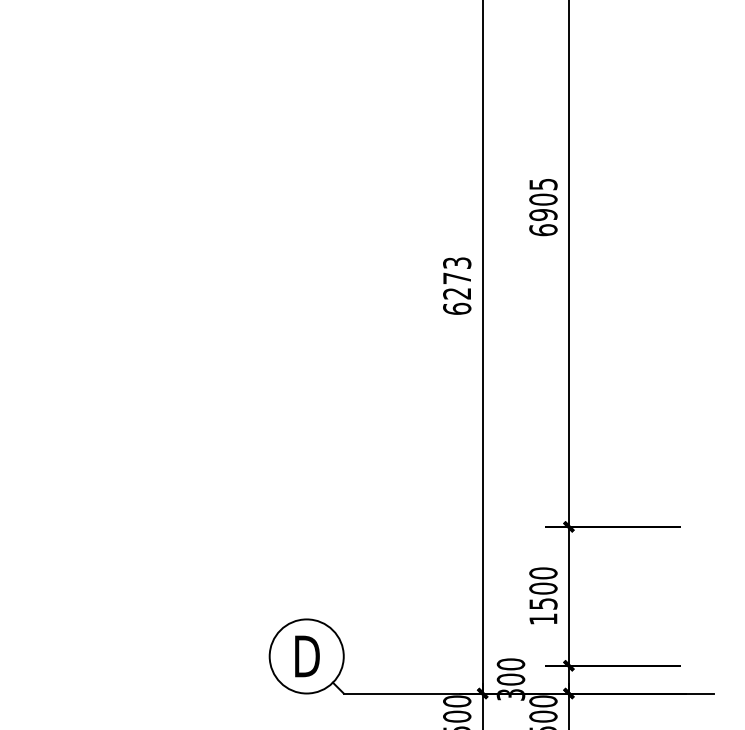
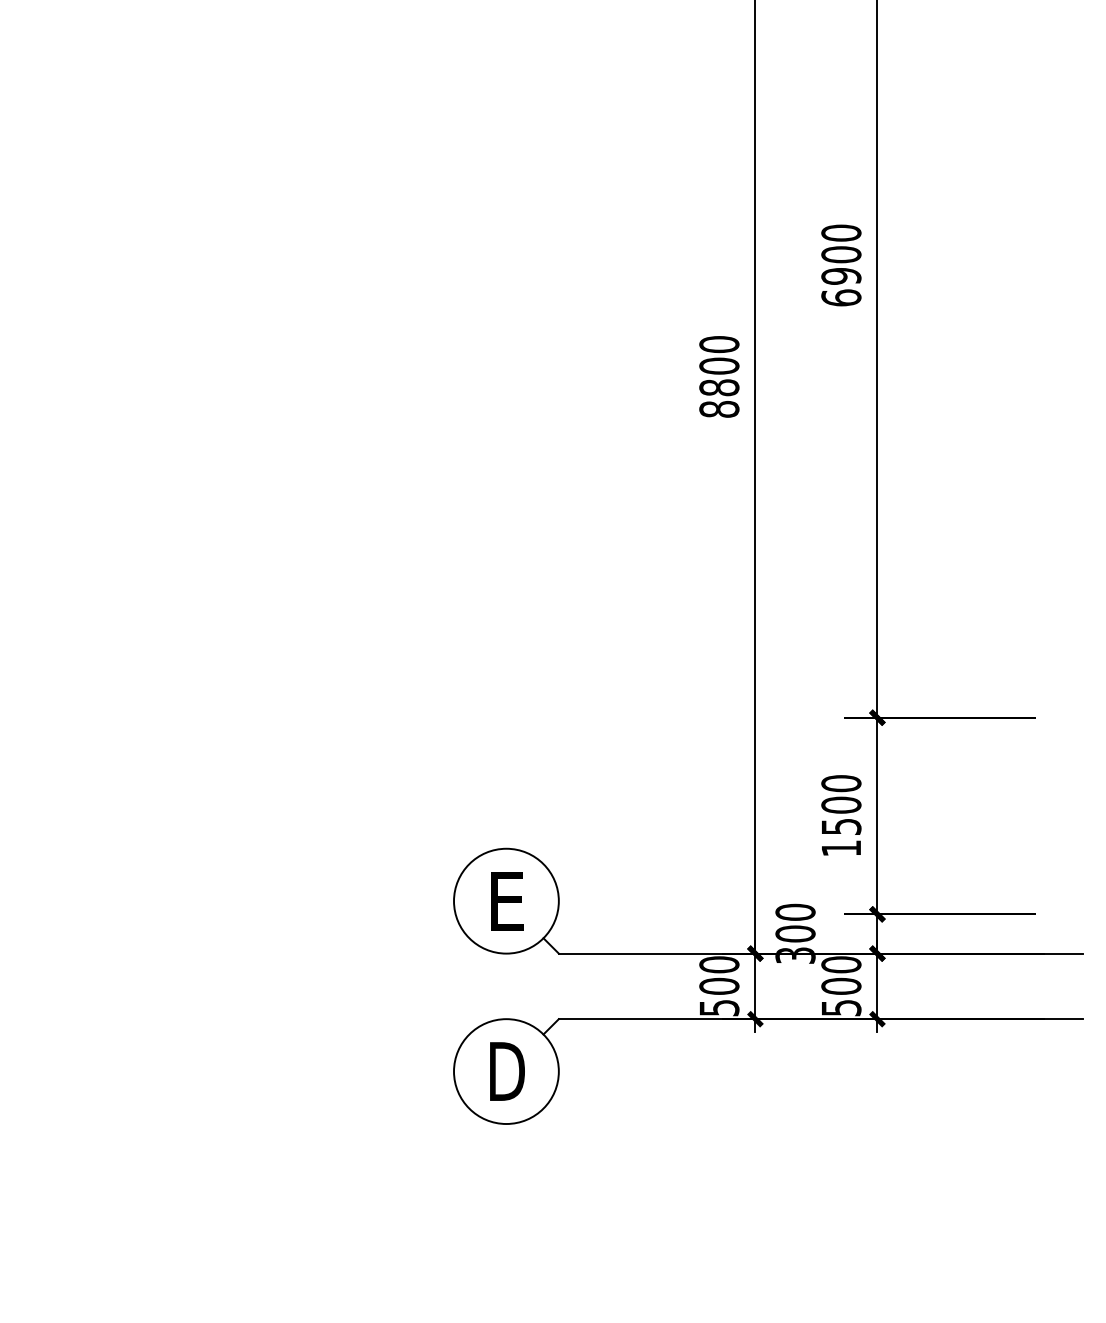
text: (543, 183) -> (841, 232), 6905 -> 6900
text: (457, 285) -> (719, 376), 6273 -> 8800
text: (307, 655) -> (507, 900), D -> E

